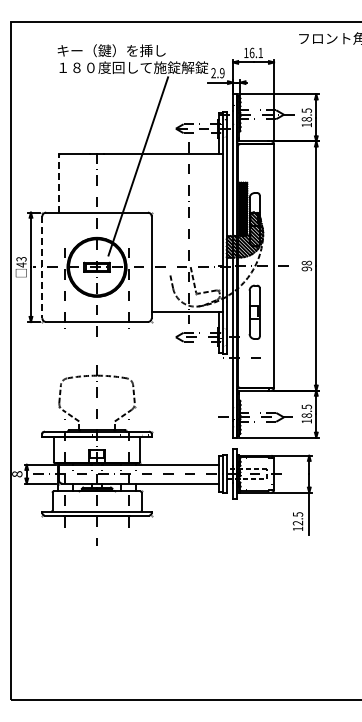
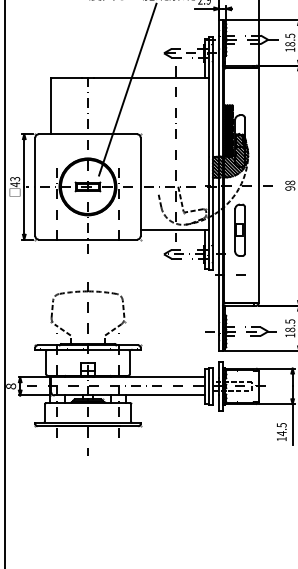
line: (58, 182) -> (50, 105), dashed -> solid
line: (42, 267) -> (35, 187), dashed -> solid
text: (297, 522) -> (281, 432), 12.5 -> 14.5

